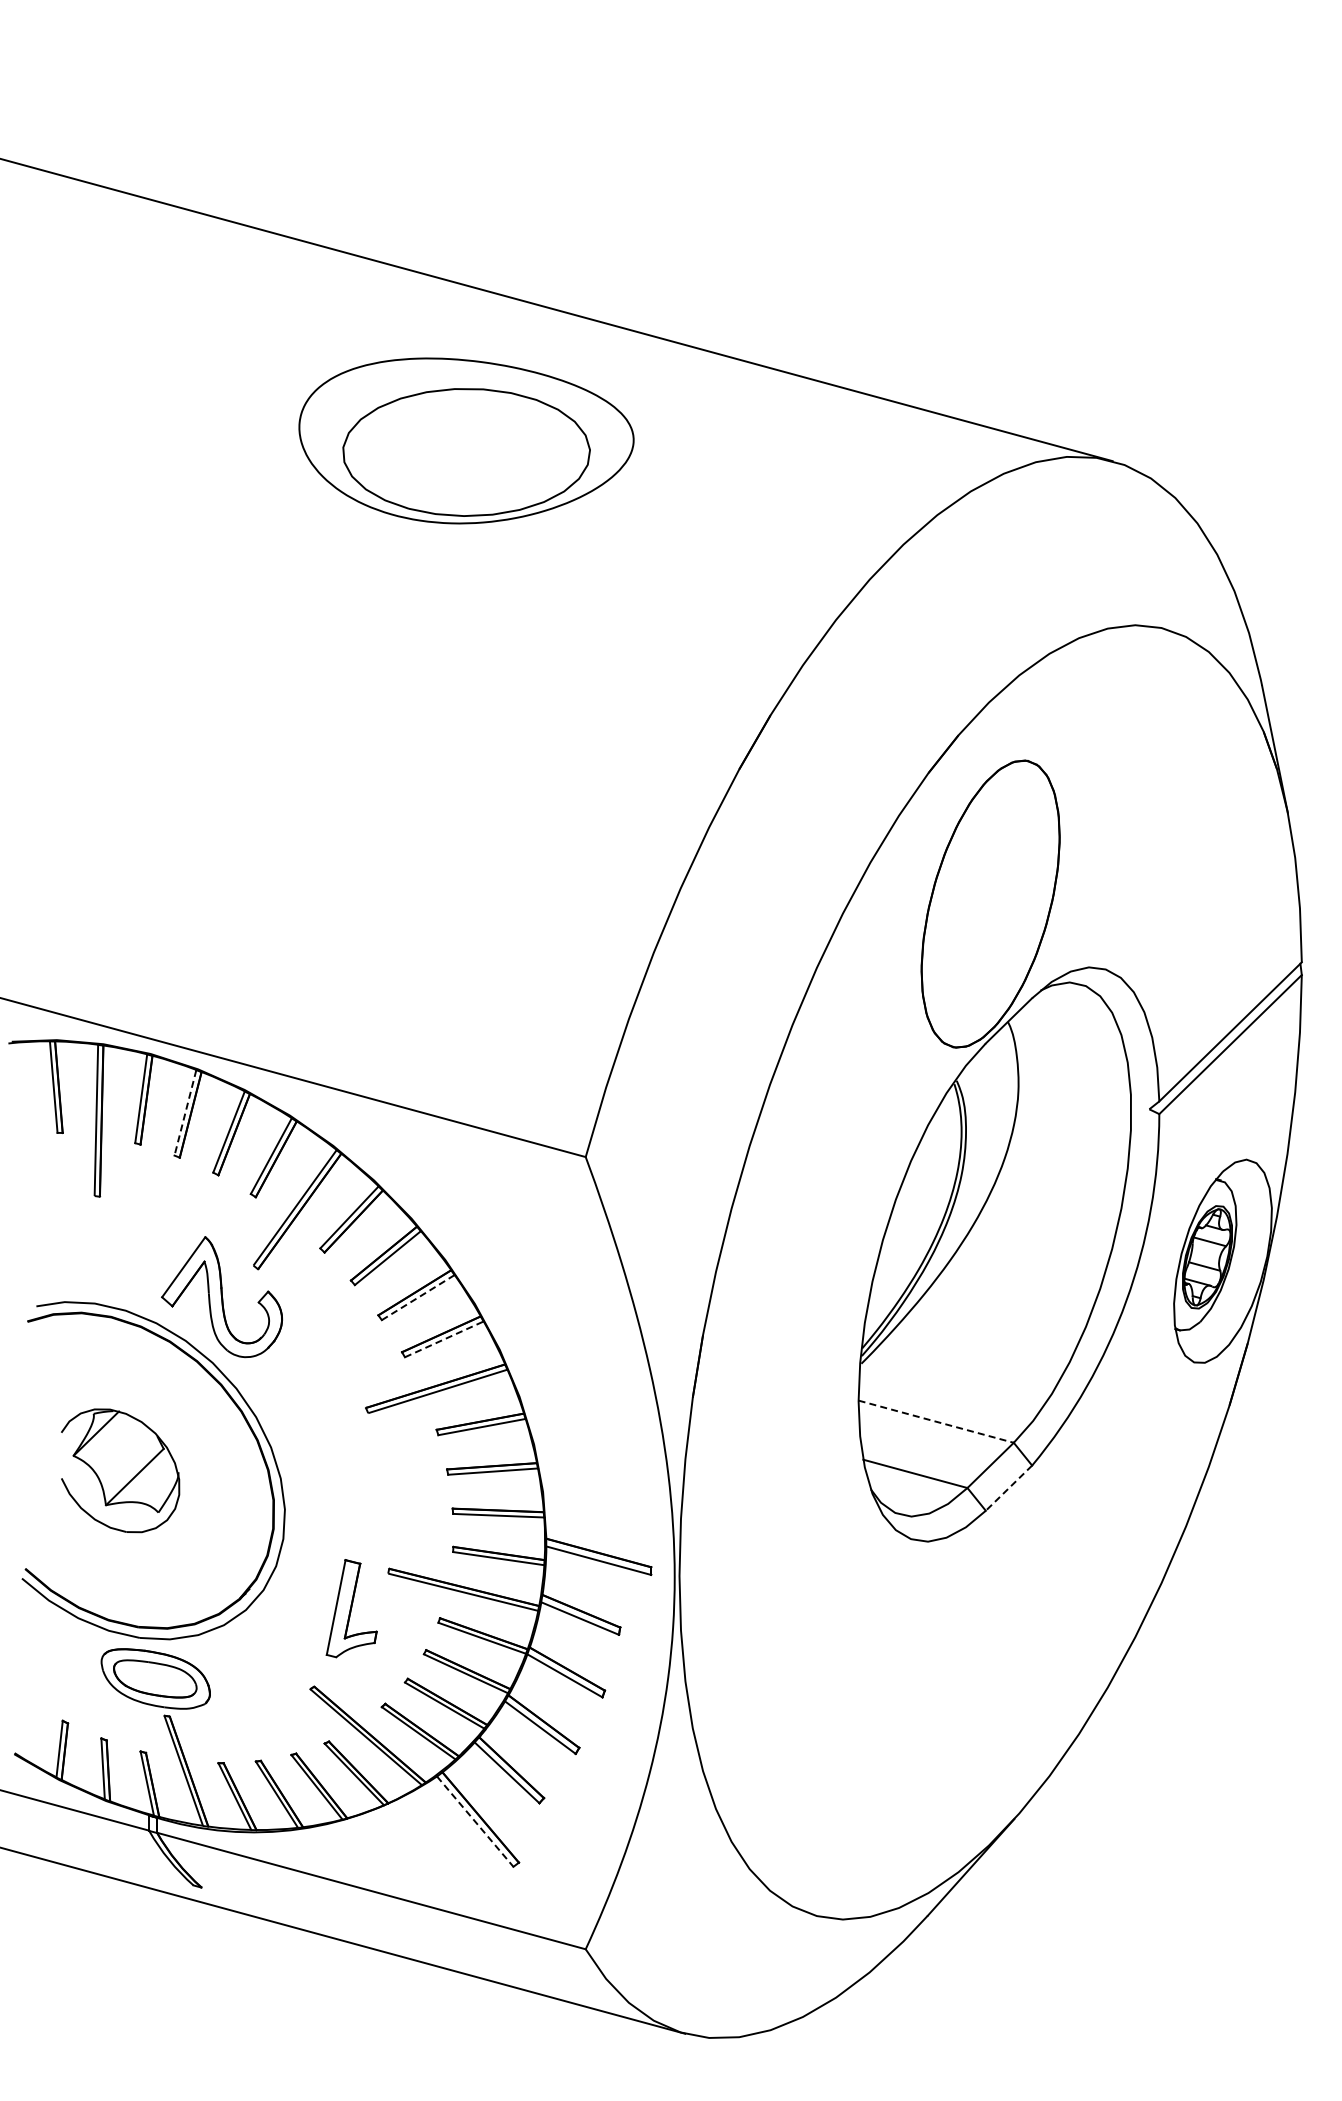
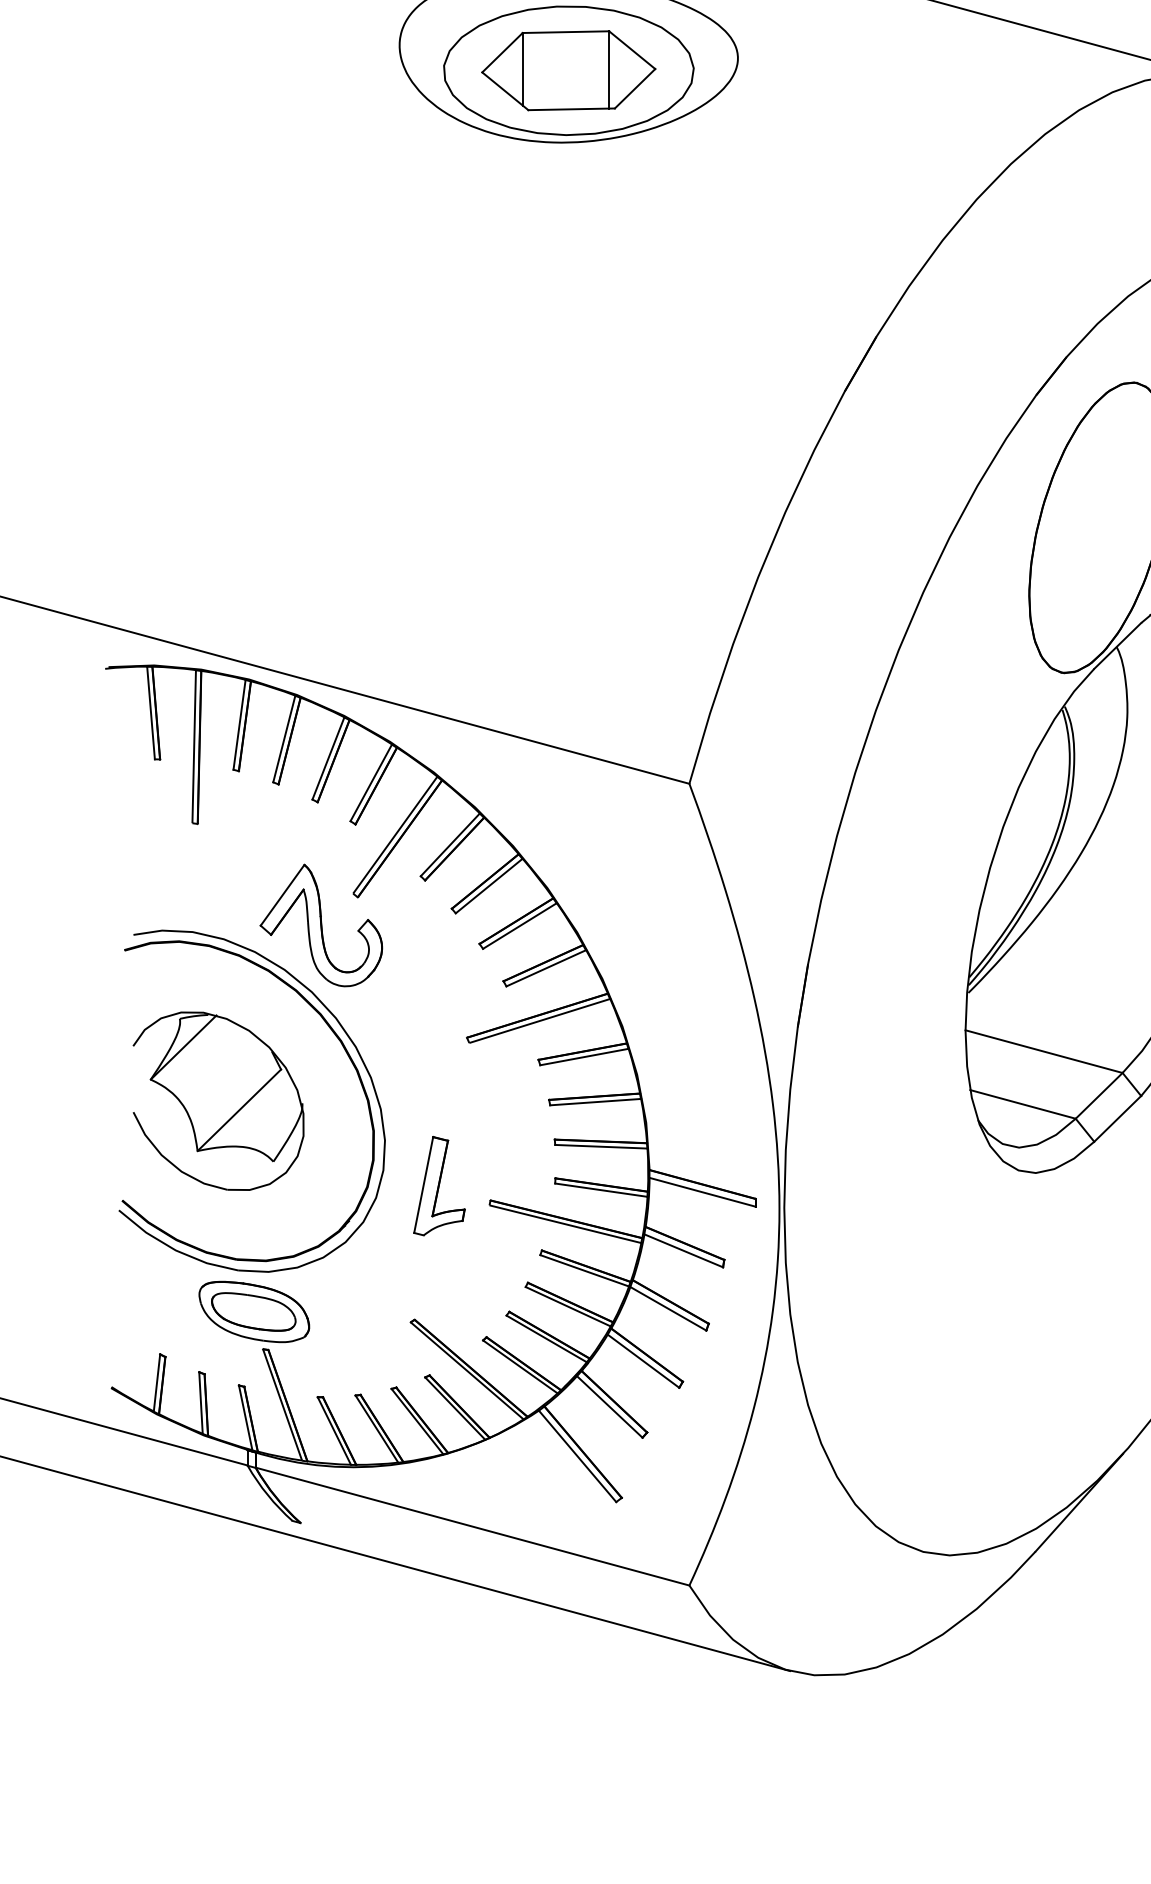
part: (466, 452) -> (568, 70), added
line: (185, 1113) -> (284, 739), dashed -> solid
line: (418, 1297) -> (520, 925), dashed -> solid
line: (444, 1339) -> (546, 968), dashed -> solid
line: (936, 1421) -> (1044, 1051), dashed -> solid
part: (120, 1470) -> (218, 1101), size x1.43
line: (1008, 1488) -> (1117, 1119), dashed -> solid
part: (351, 1608) -> (439, 1186), moved
line: (475, 1822) -> (577, 1457), dashed -> solid

